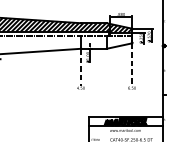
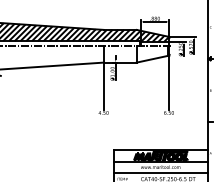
line: (132, 65) -> (169, 83), dashed -> solid
line: (81, 67) -> (104, 86), dashed -> solid
line: (125, 135) -> (160, 173), added

